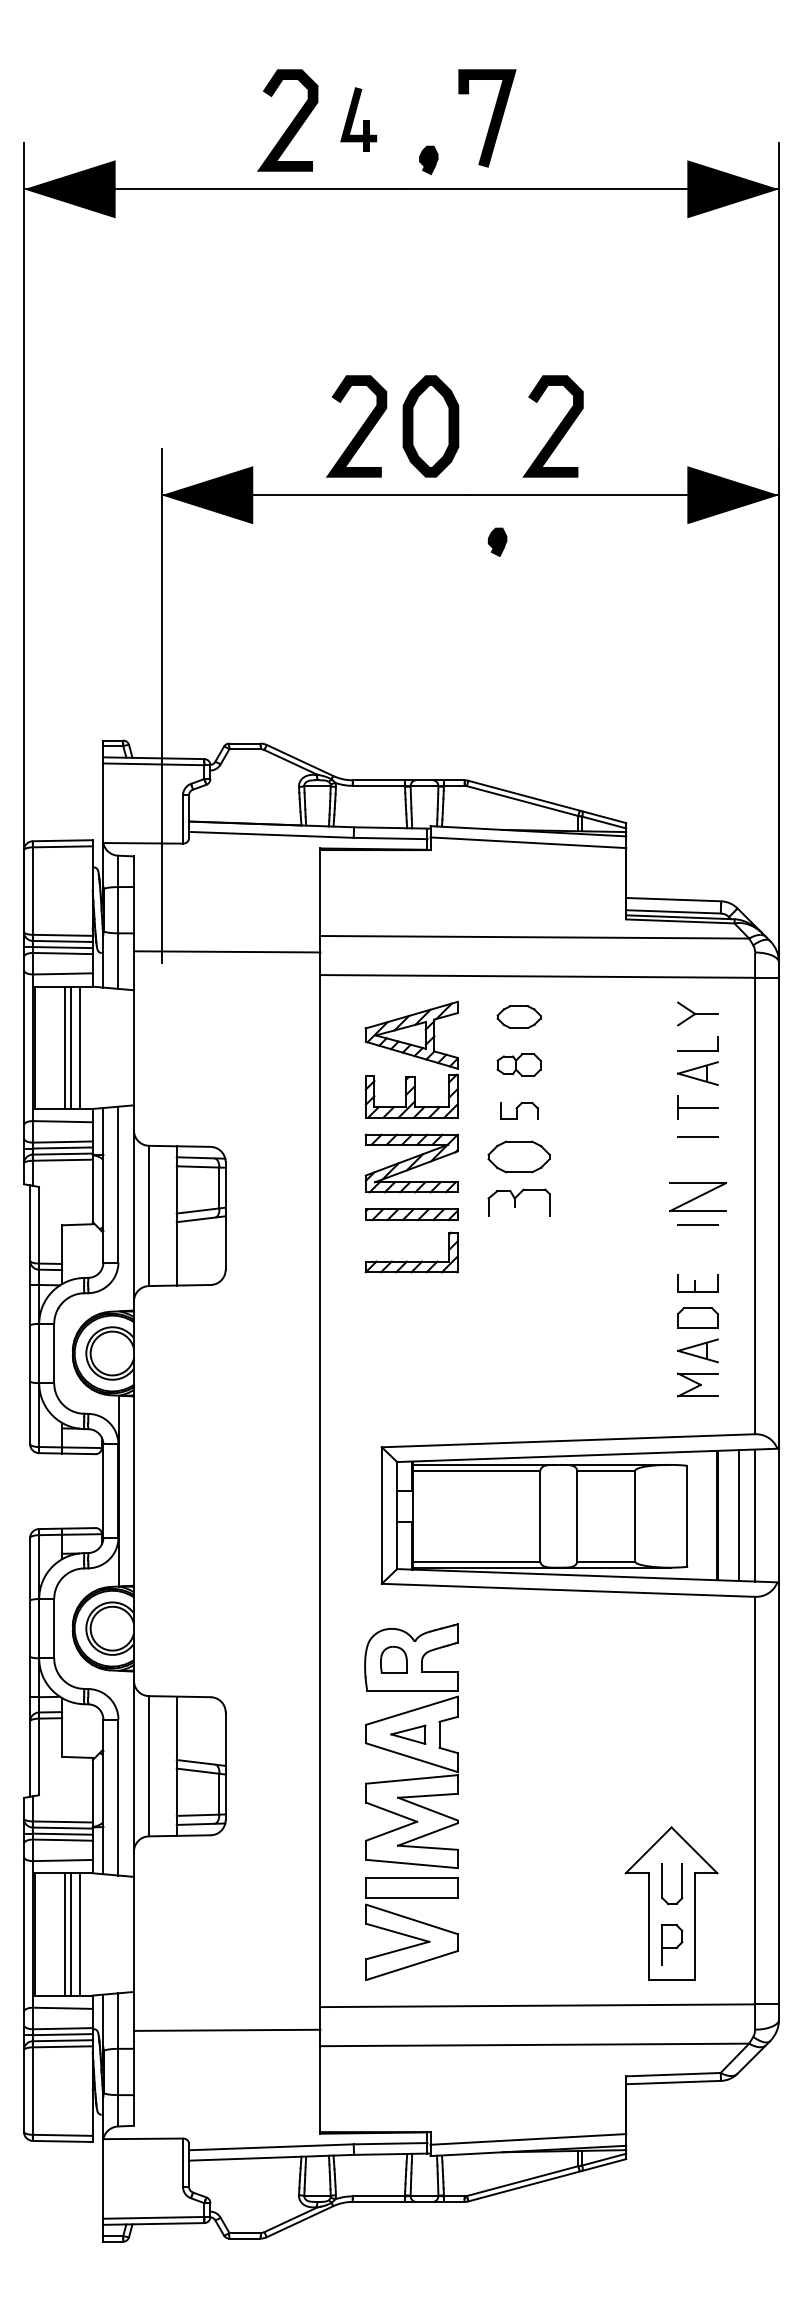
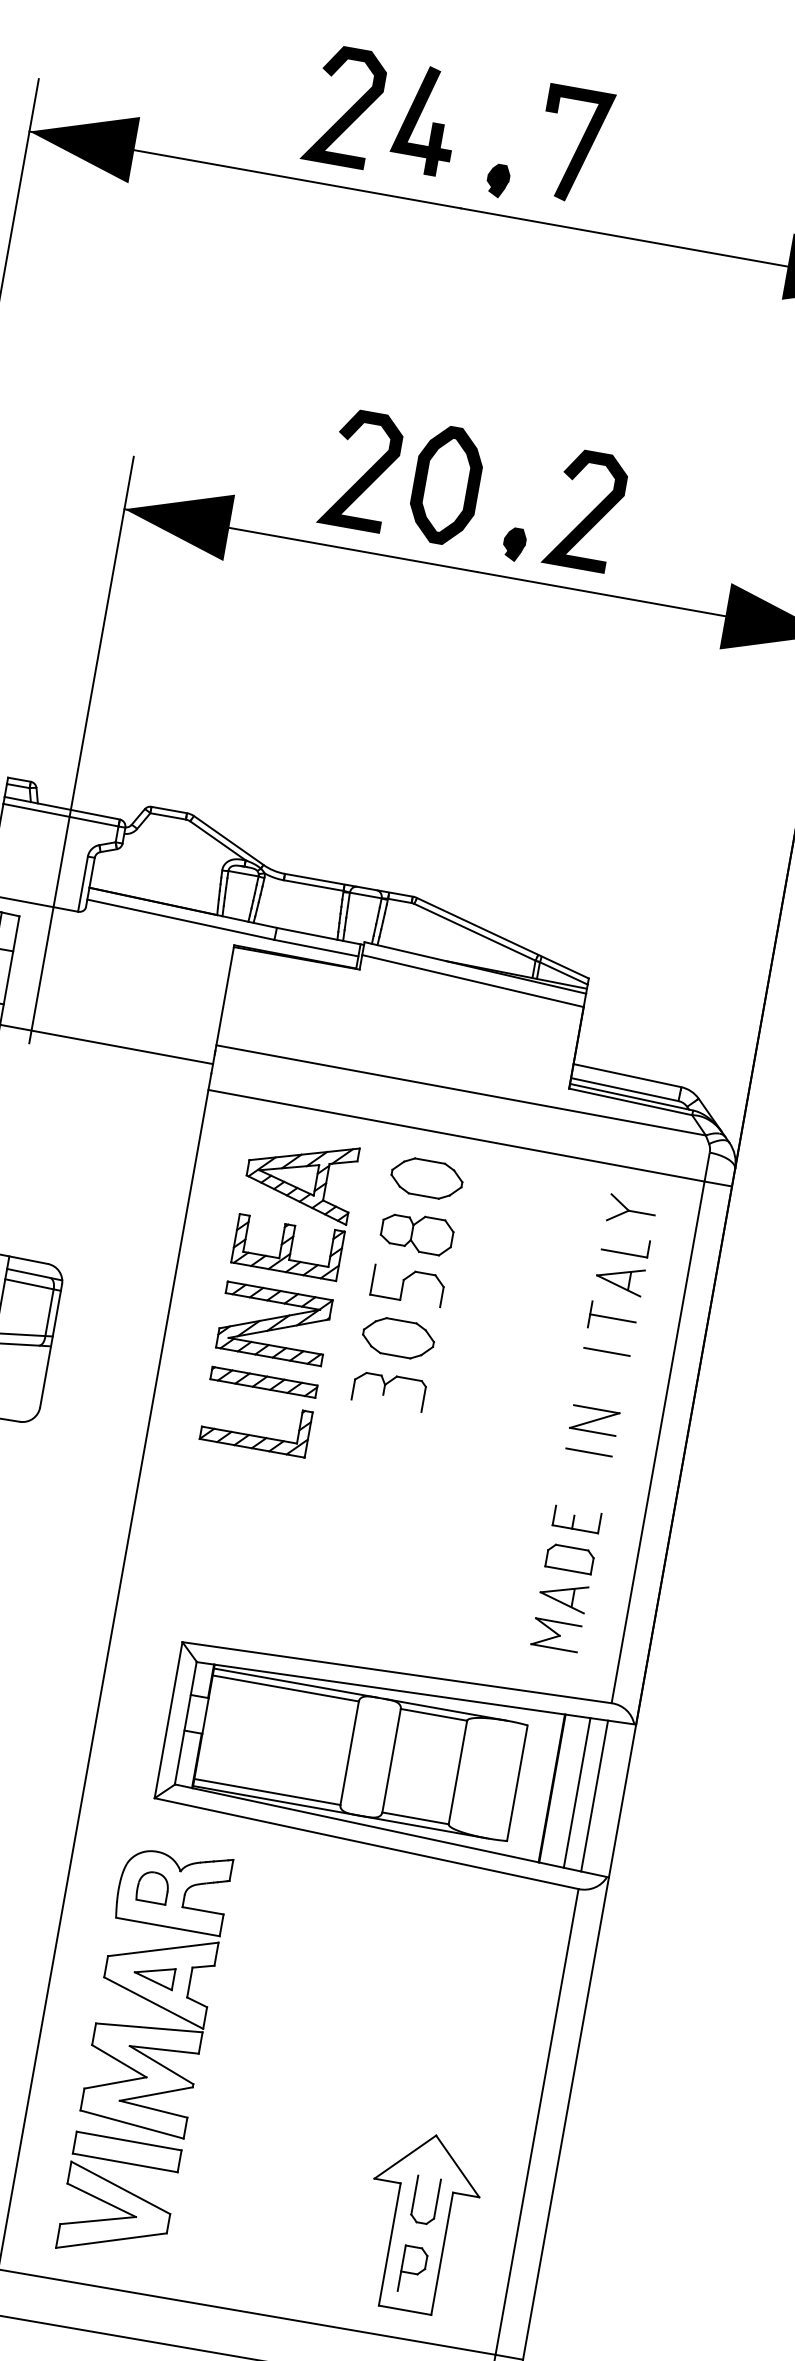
part: (358, 119) -> (426, 119), size x1.43
part: (497, 541) -> (514, 543), moved
part: (518, 1016) -> (426, 1177), size x1.43
part: (518, 1064) -> (416, 1232), size x1.43
part: (519, 1110) -> (408, 1285), size x1.67
part: (697, 1196) -> (594, 1419), size x0.71

